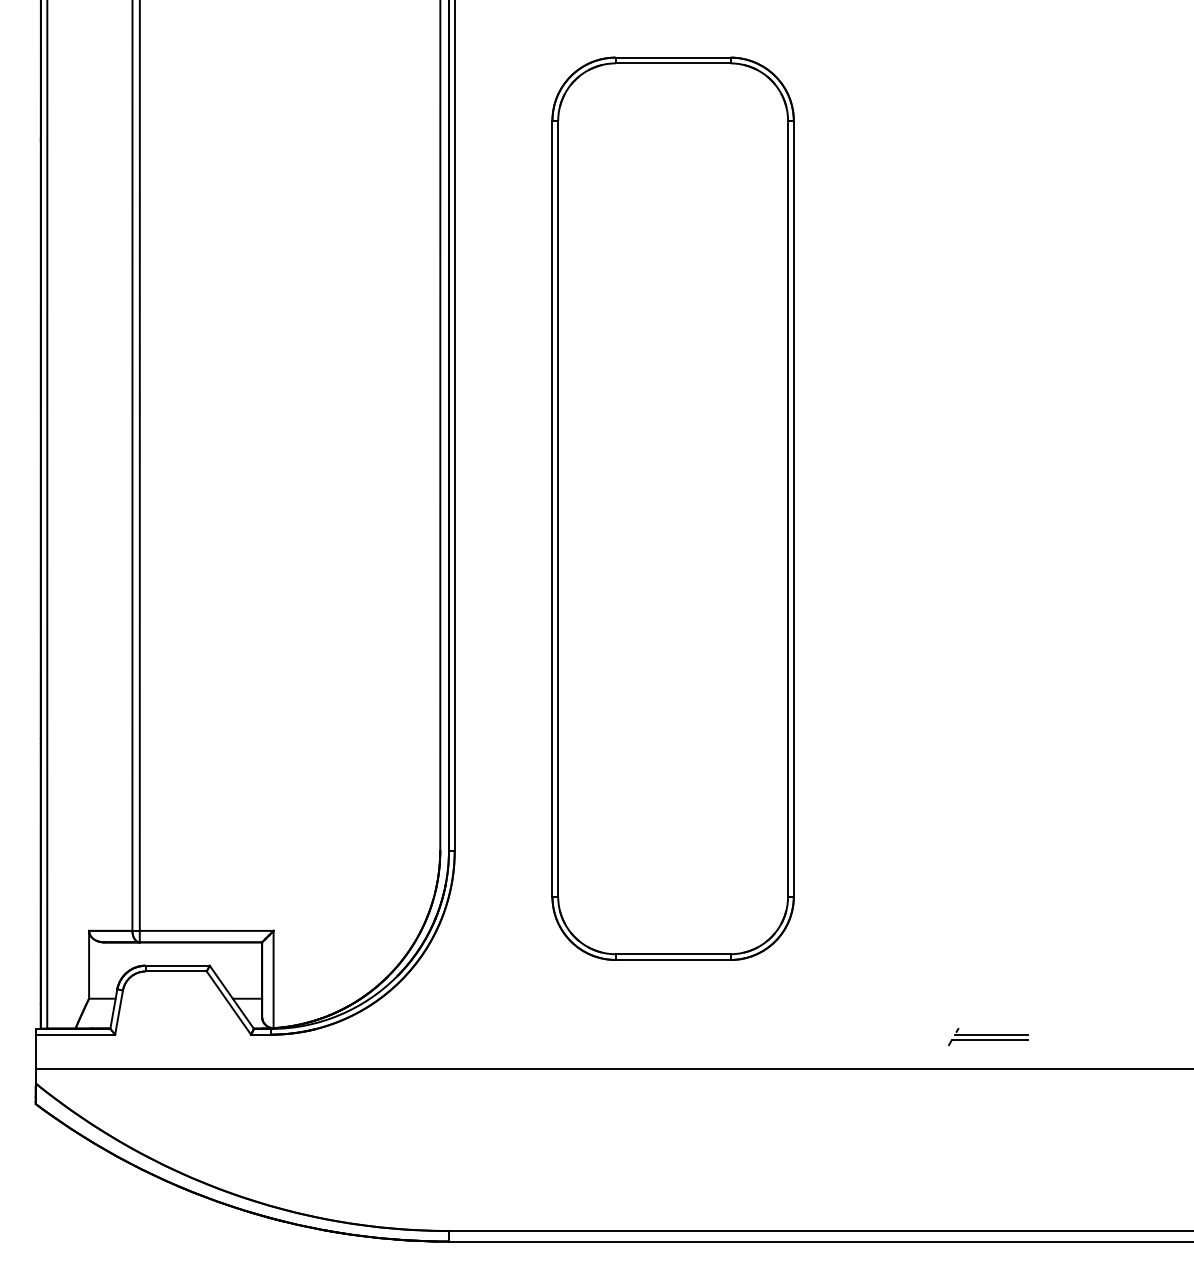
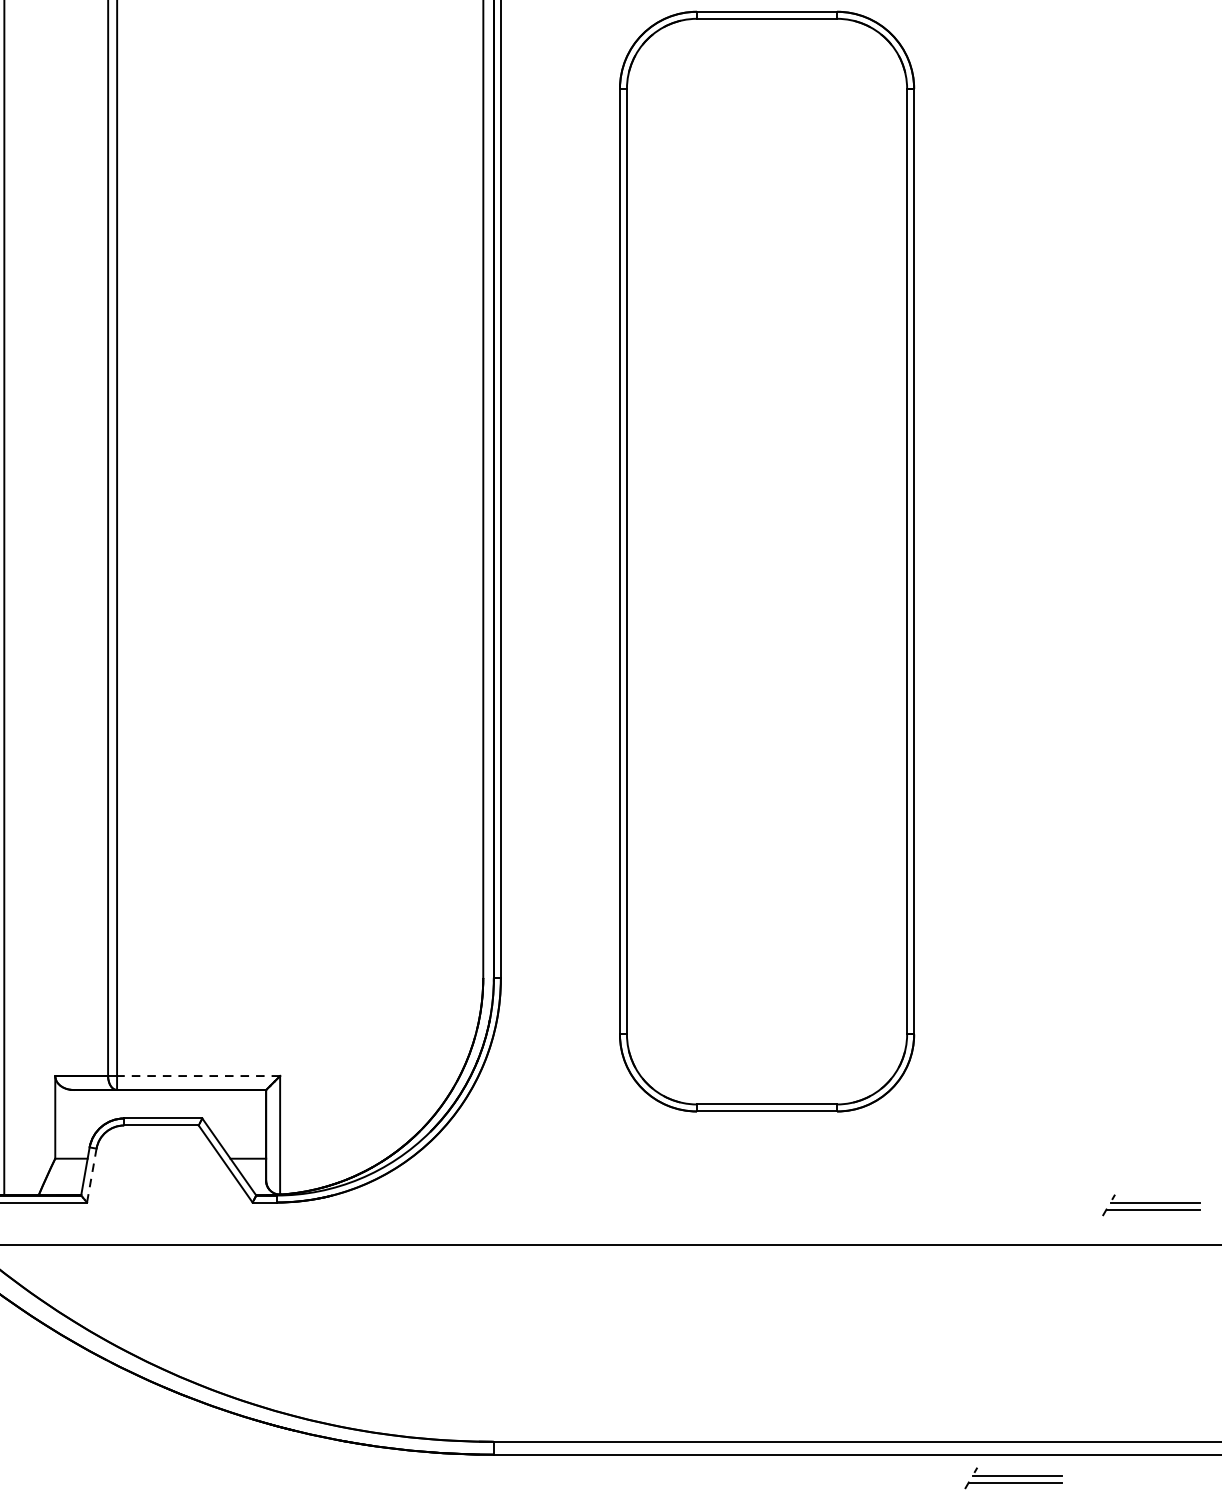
line: (206, 930) -> (198, 1075), solid -> dashed
line: (119, 1012) -> (92, 1175), solid -> dashed
part: (875, 1261) -> (1013, 1478), added

